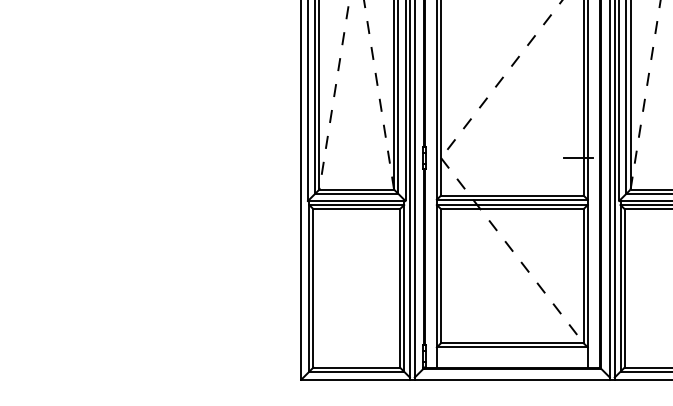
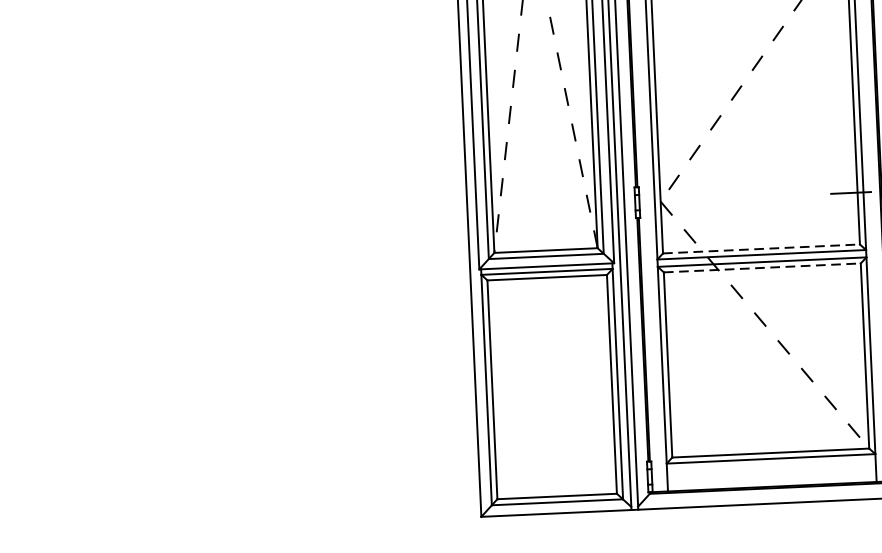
line: (512, 195) -> (761, 248), solid -> dashed
line: (512, 209) -> (762, 268), solid -> dashed

